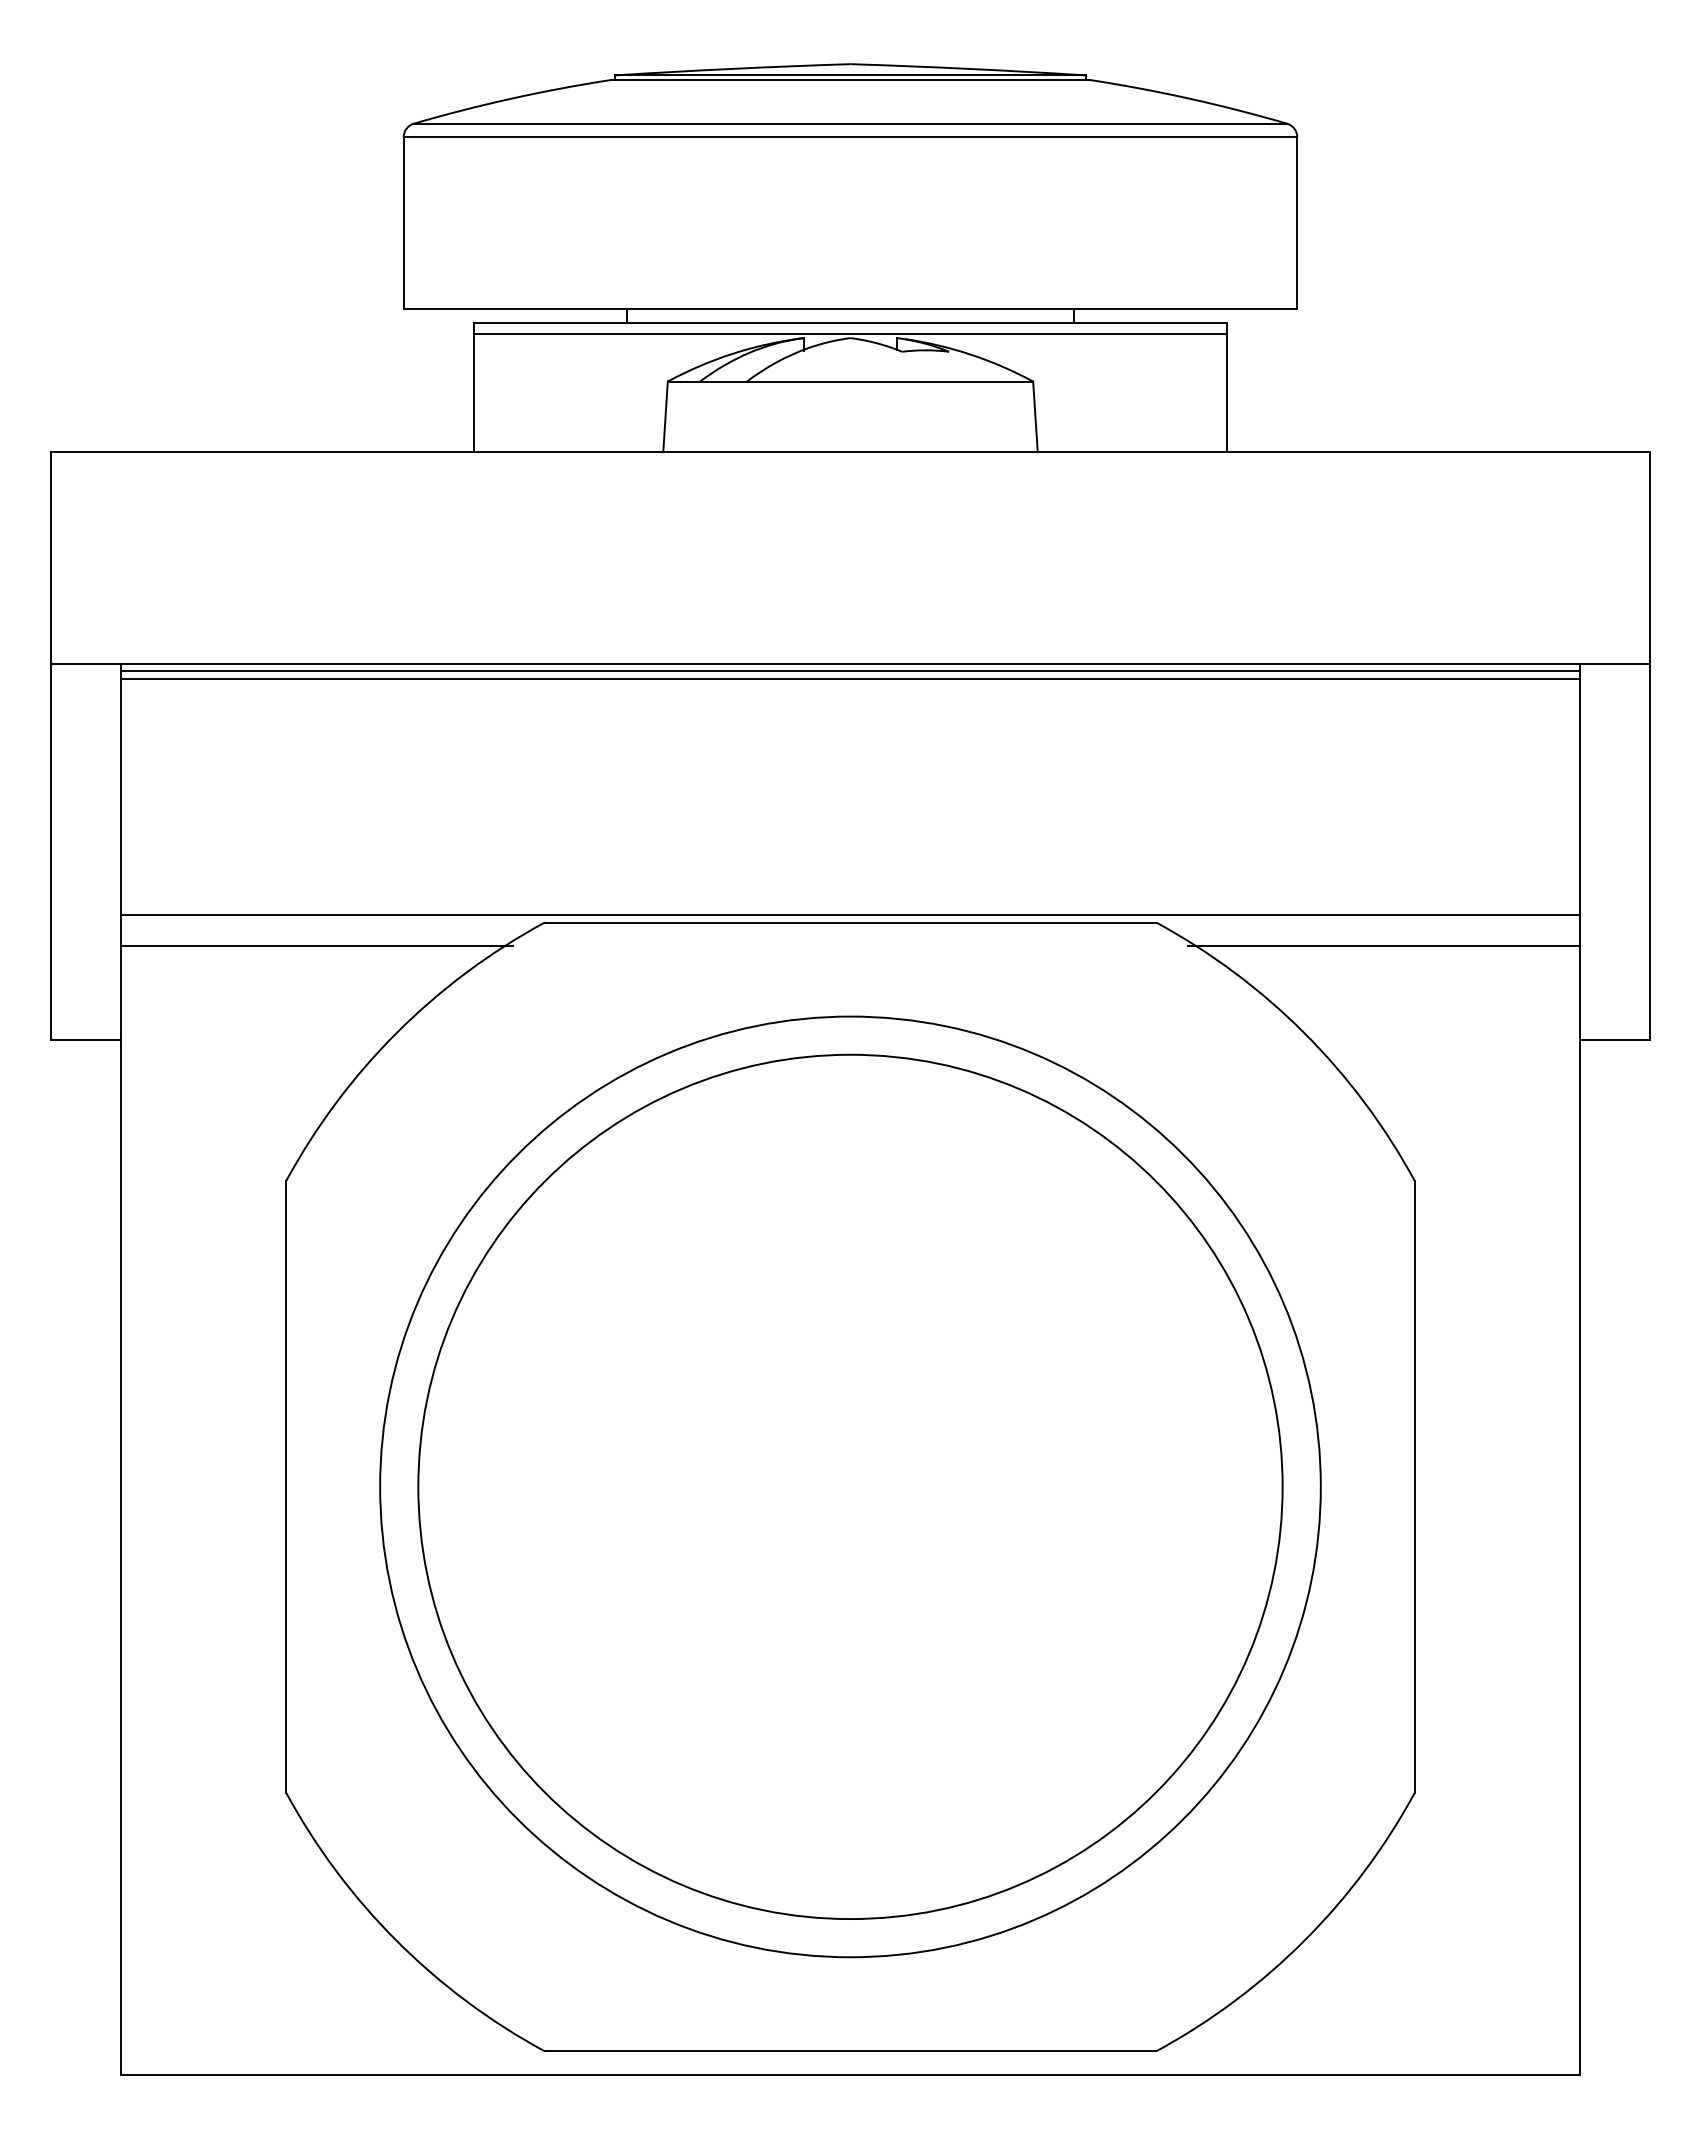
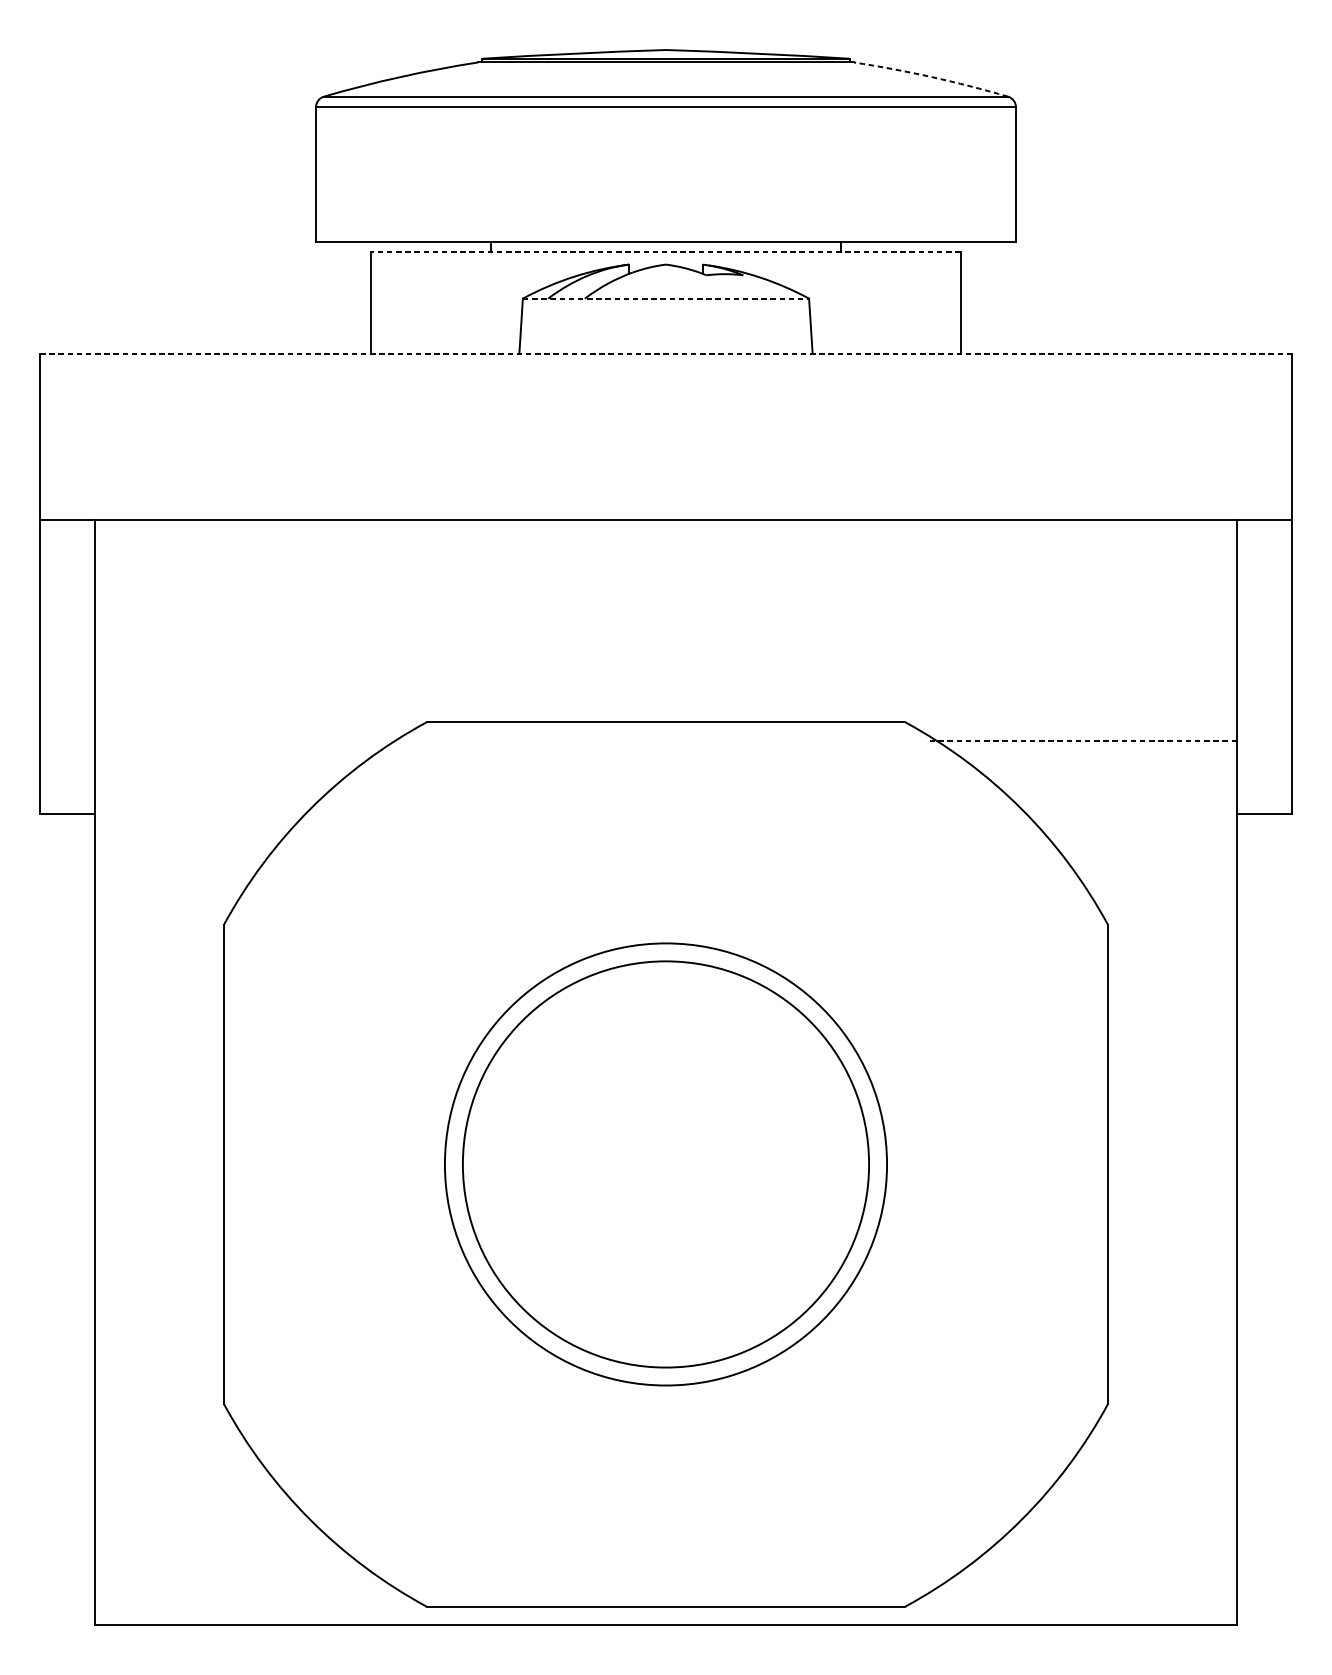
arc: (1189, 98) -> (931, 76), solid -> dashed
line: (849, 322) -> (665, 252), solid -> dashed
line: (850, 333) -> (666, 260), removed
line: (850, 381) -> (666, 298), solid -> dashed
line: (850, 452) -> (666, 354), solid -> dashed
line: (850, 671) -> (666, 525), removed
line: (850, 678) -> (666, 531), removed
line: (850, 915) -> (666, 716), removed
line: (317, 946) -> (248, 741), removed
line: (1383, 946) -> (1083, 741), solid -> dashed
circle: (850, 1486) -> (666, 1164), size x0.6
circle: (850, 1486) -> (666, 1164), size x0.6

